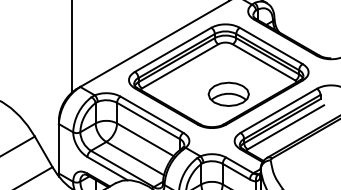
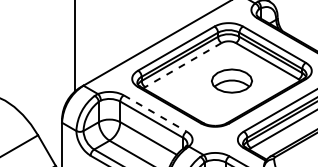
line: (179, 66) -> (182, 65), solid -> dashed
part: (228, 93) -> (231, 80), moved
line: (152, 115) -> (155, 114), solid -> dashed

